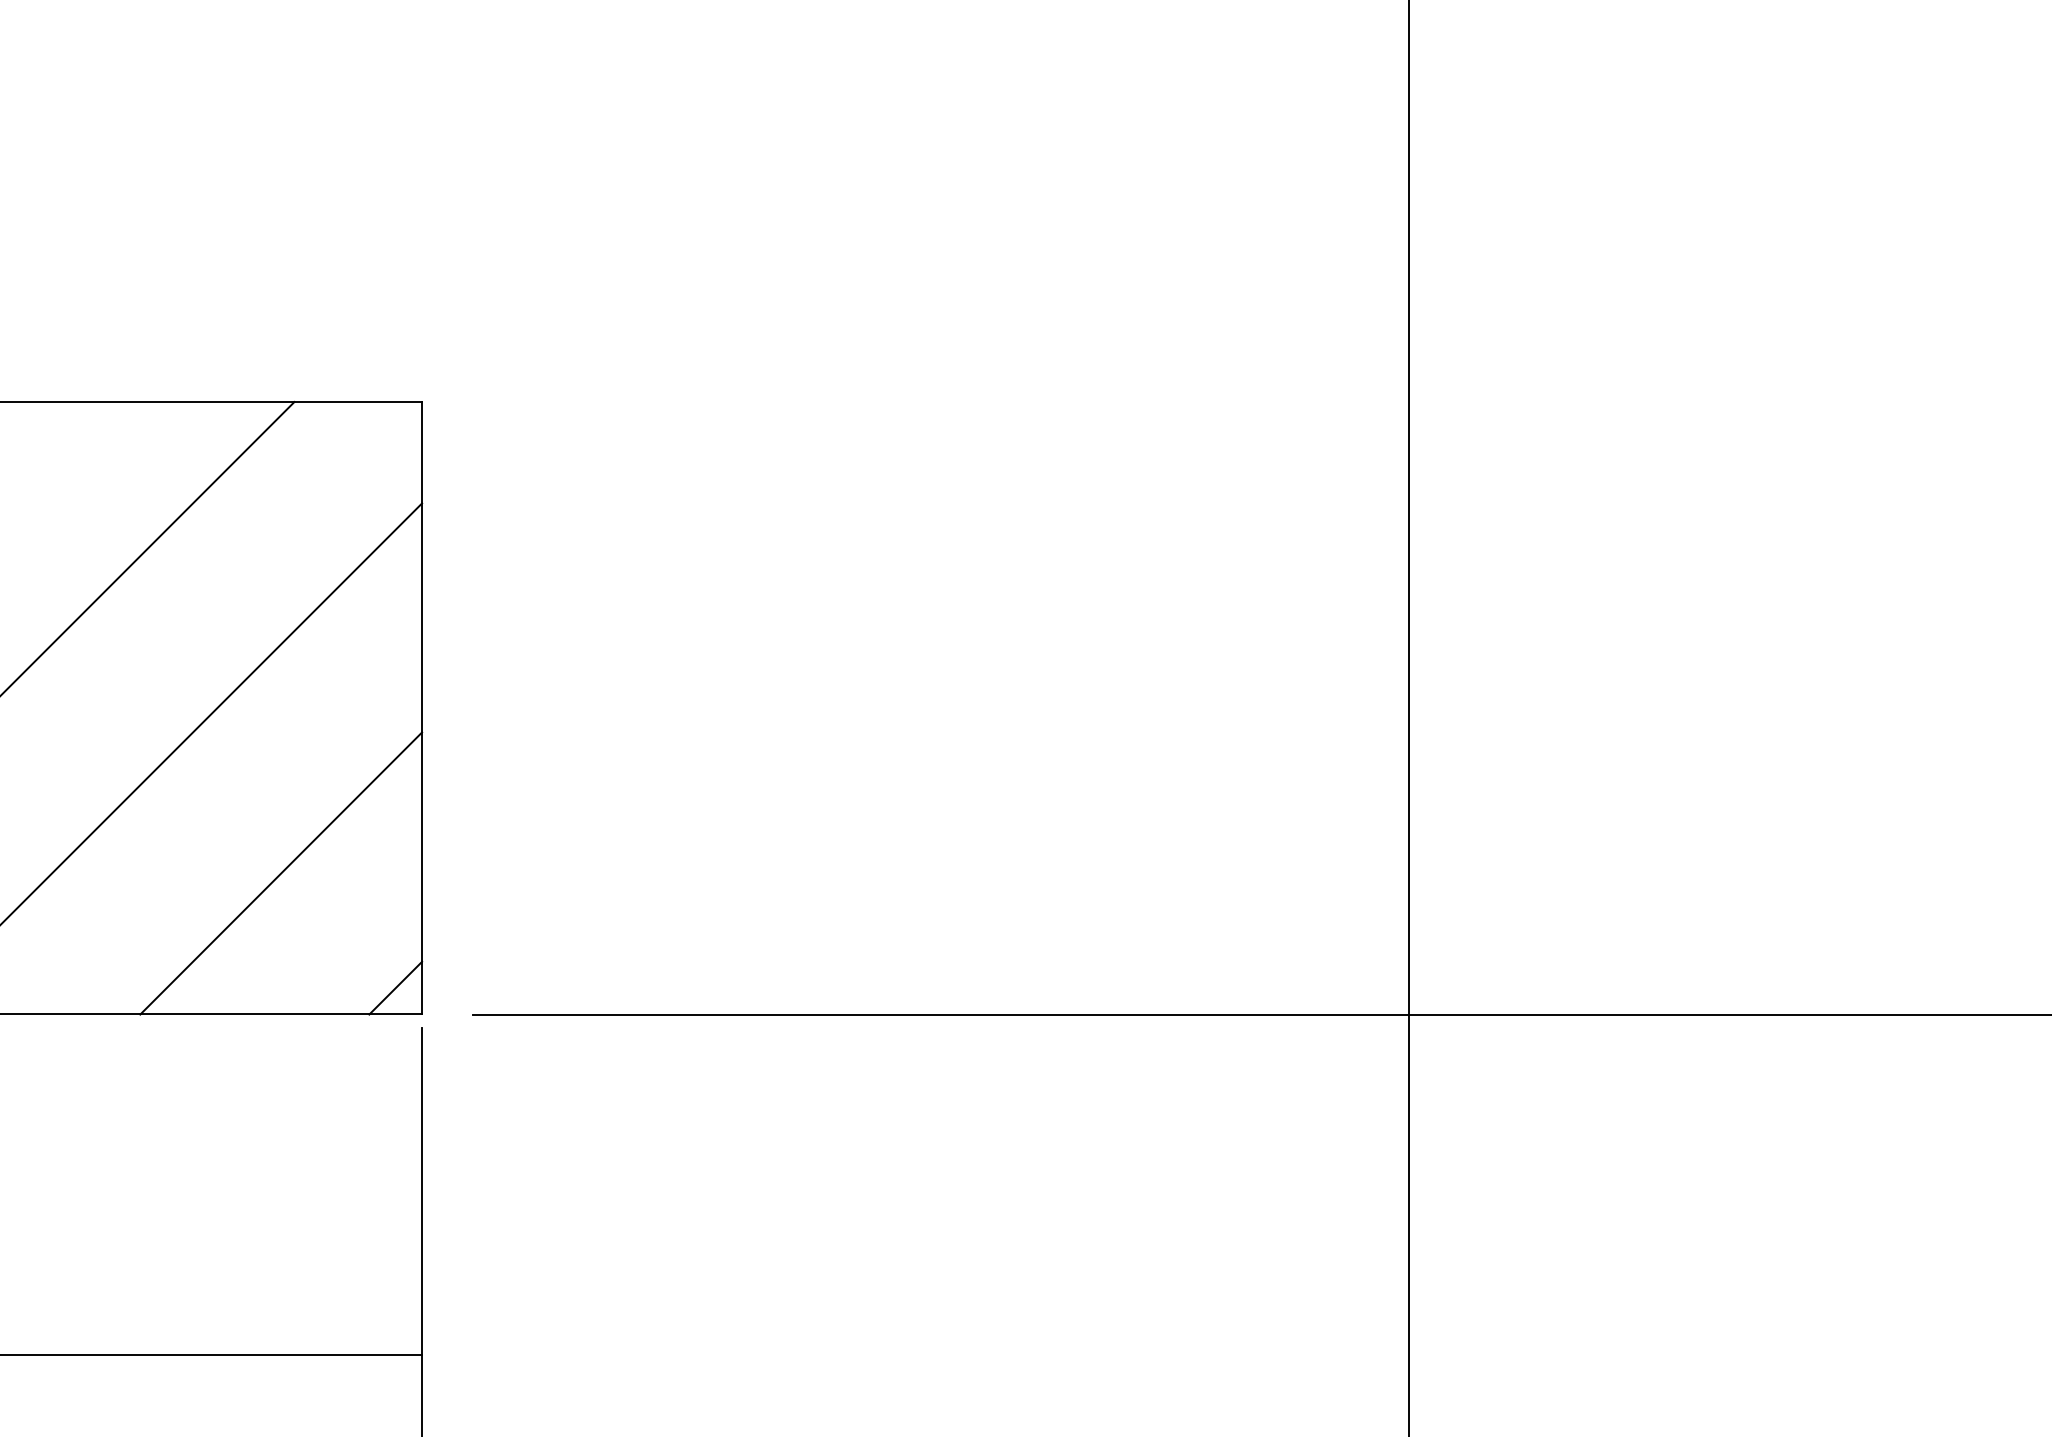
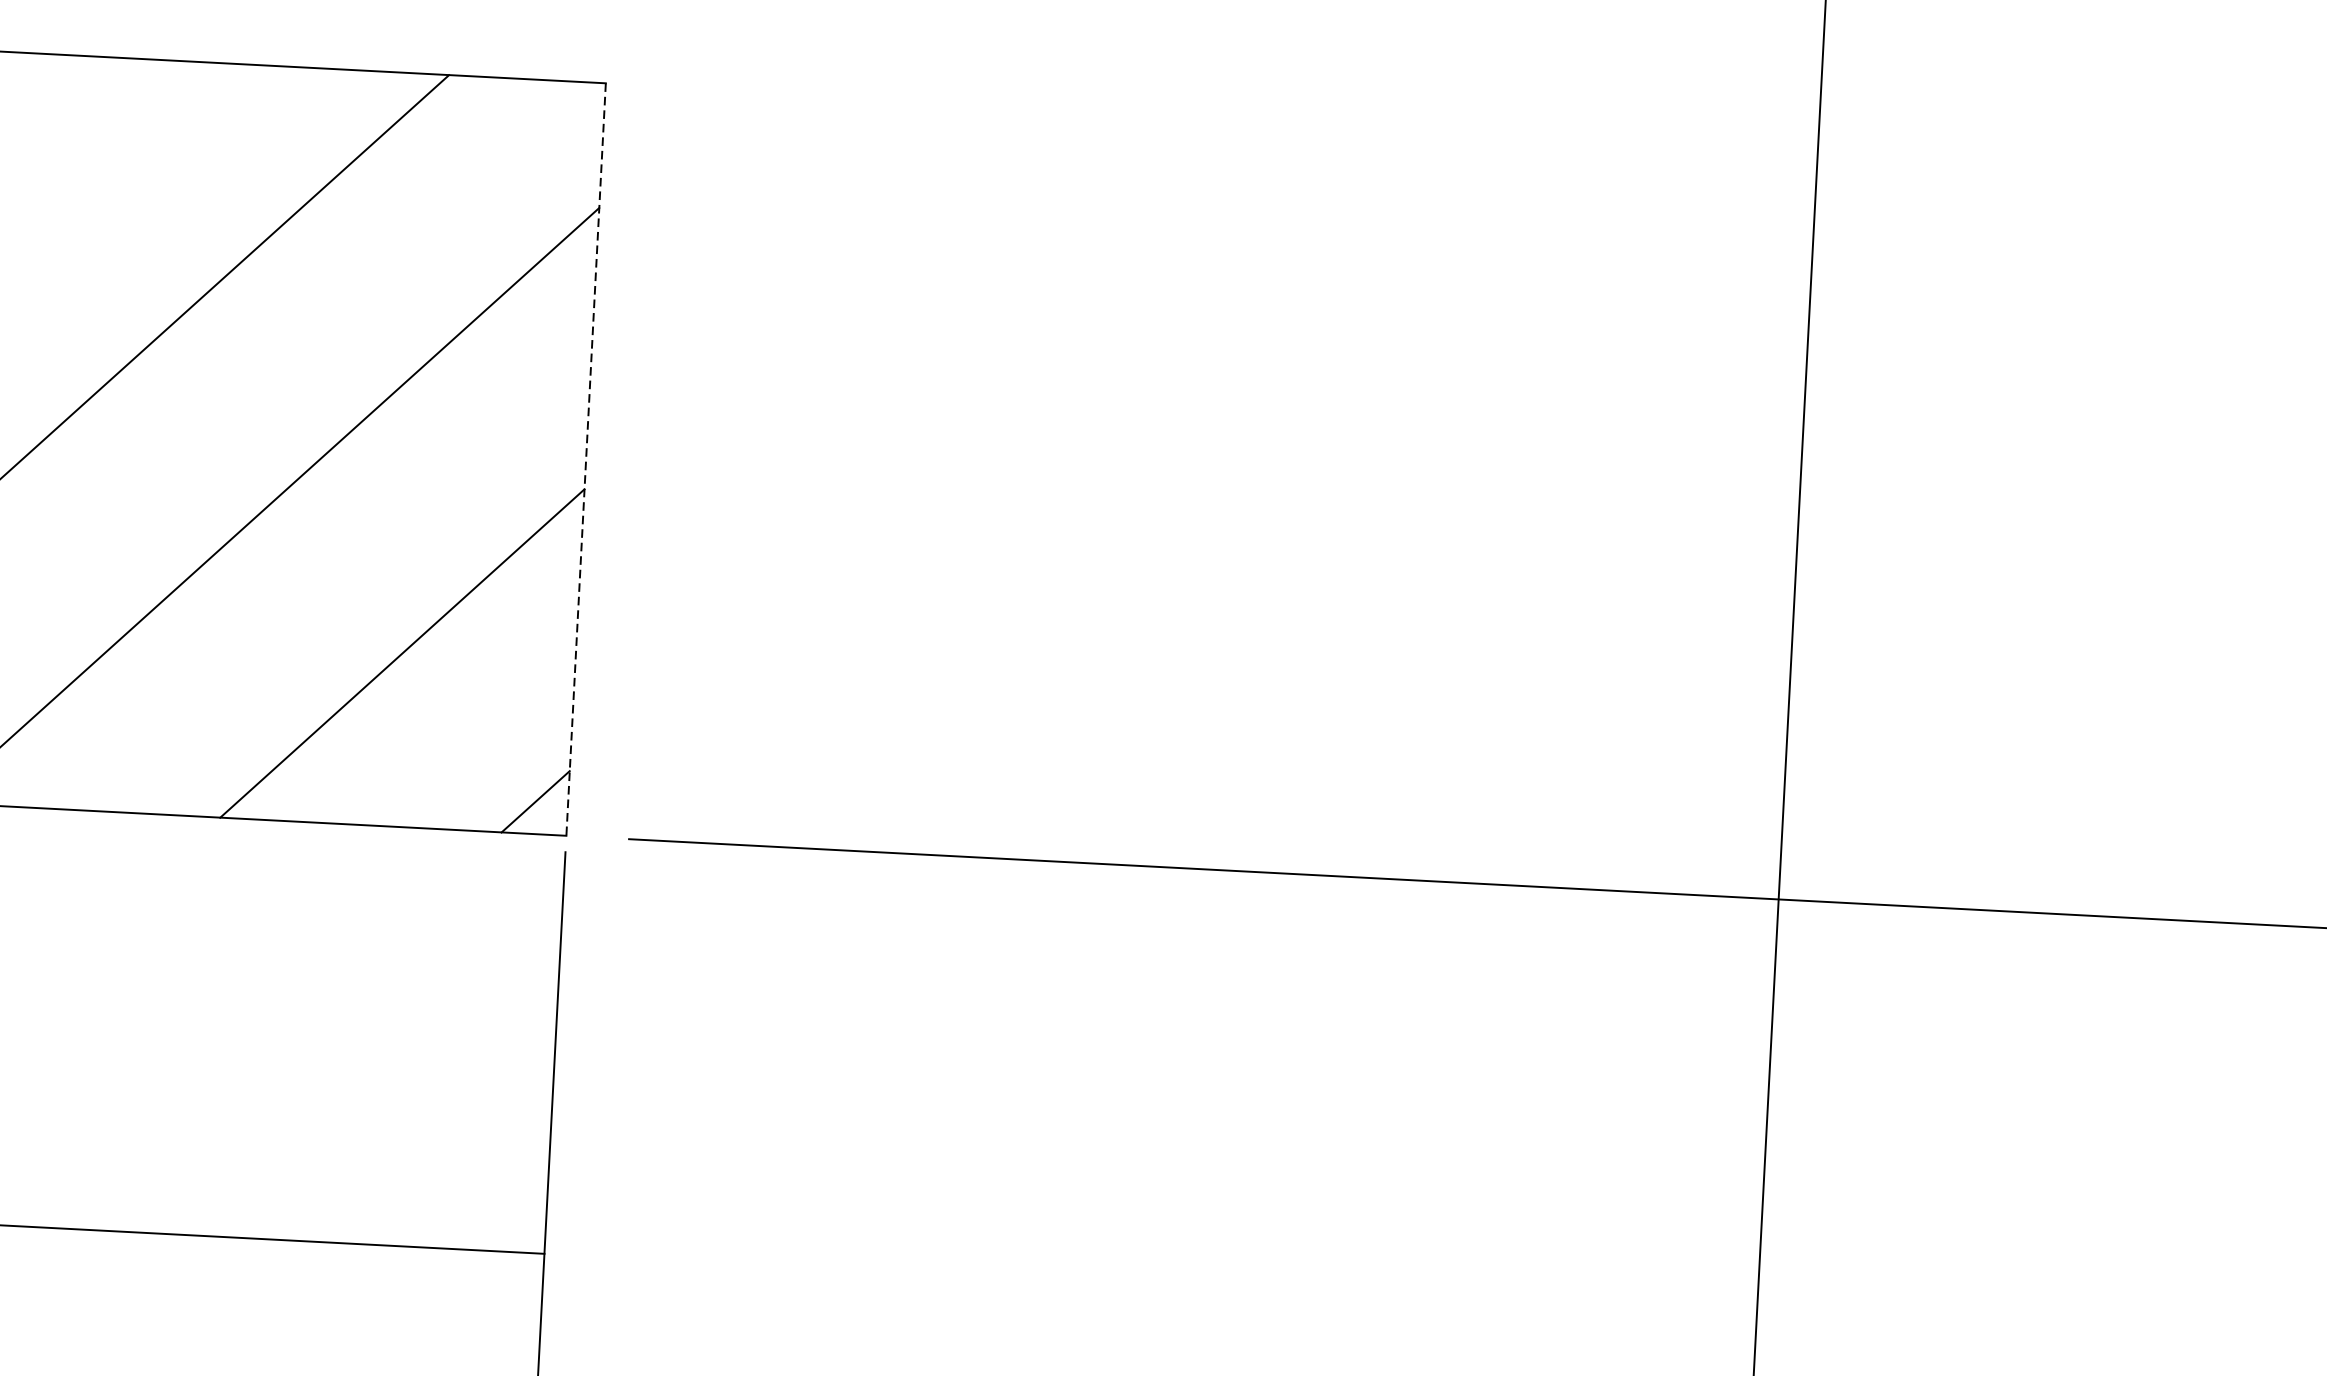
line: (422, 708) -> (586, 459), solid -> dashed

